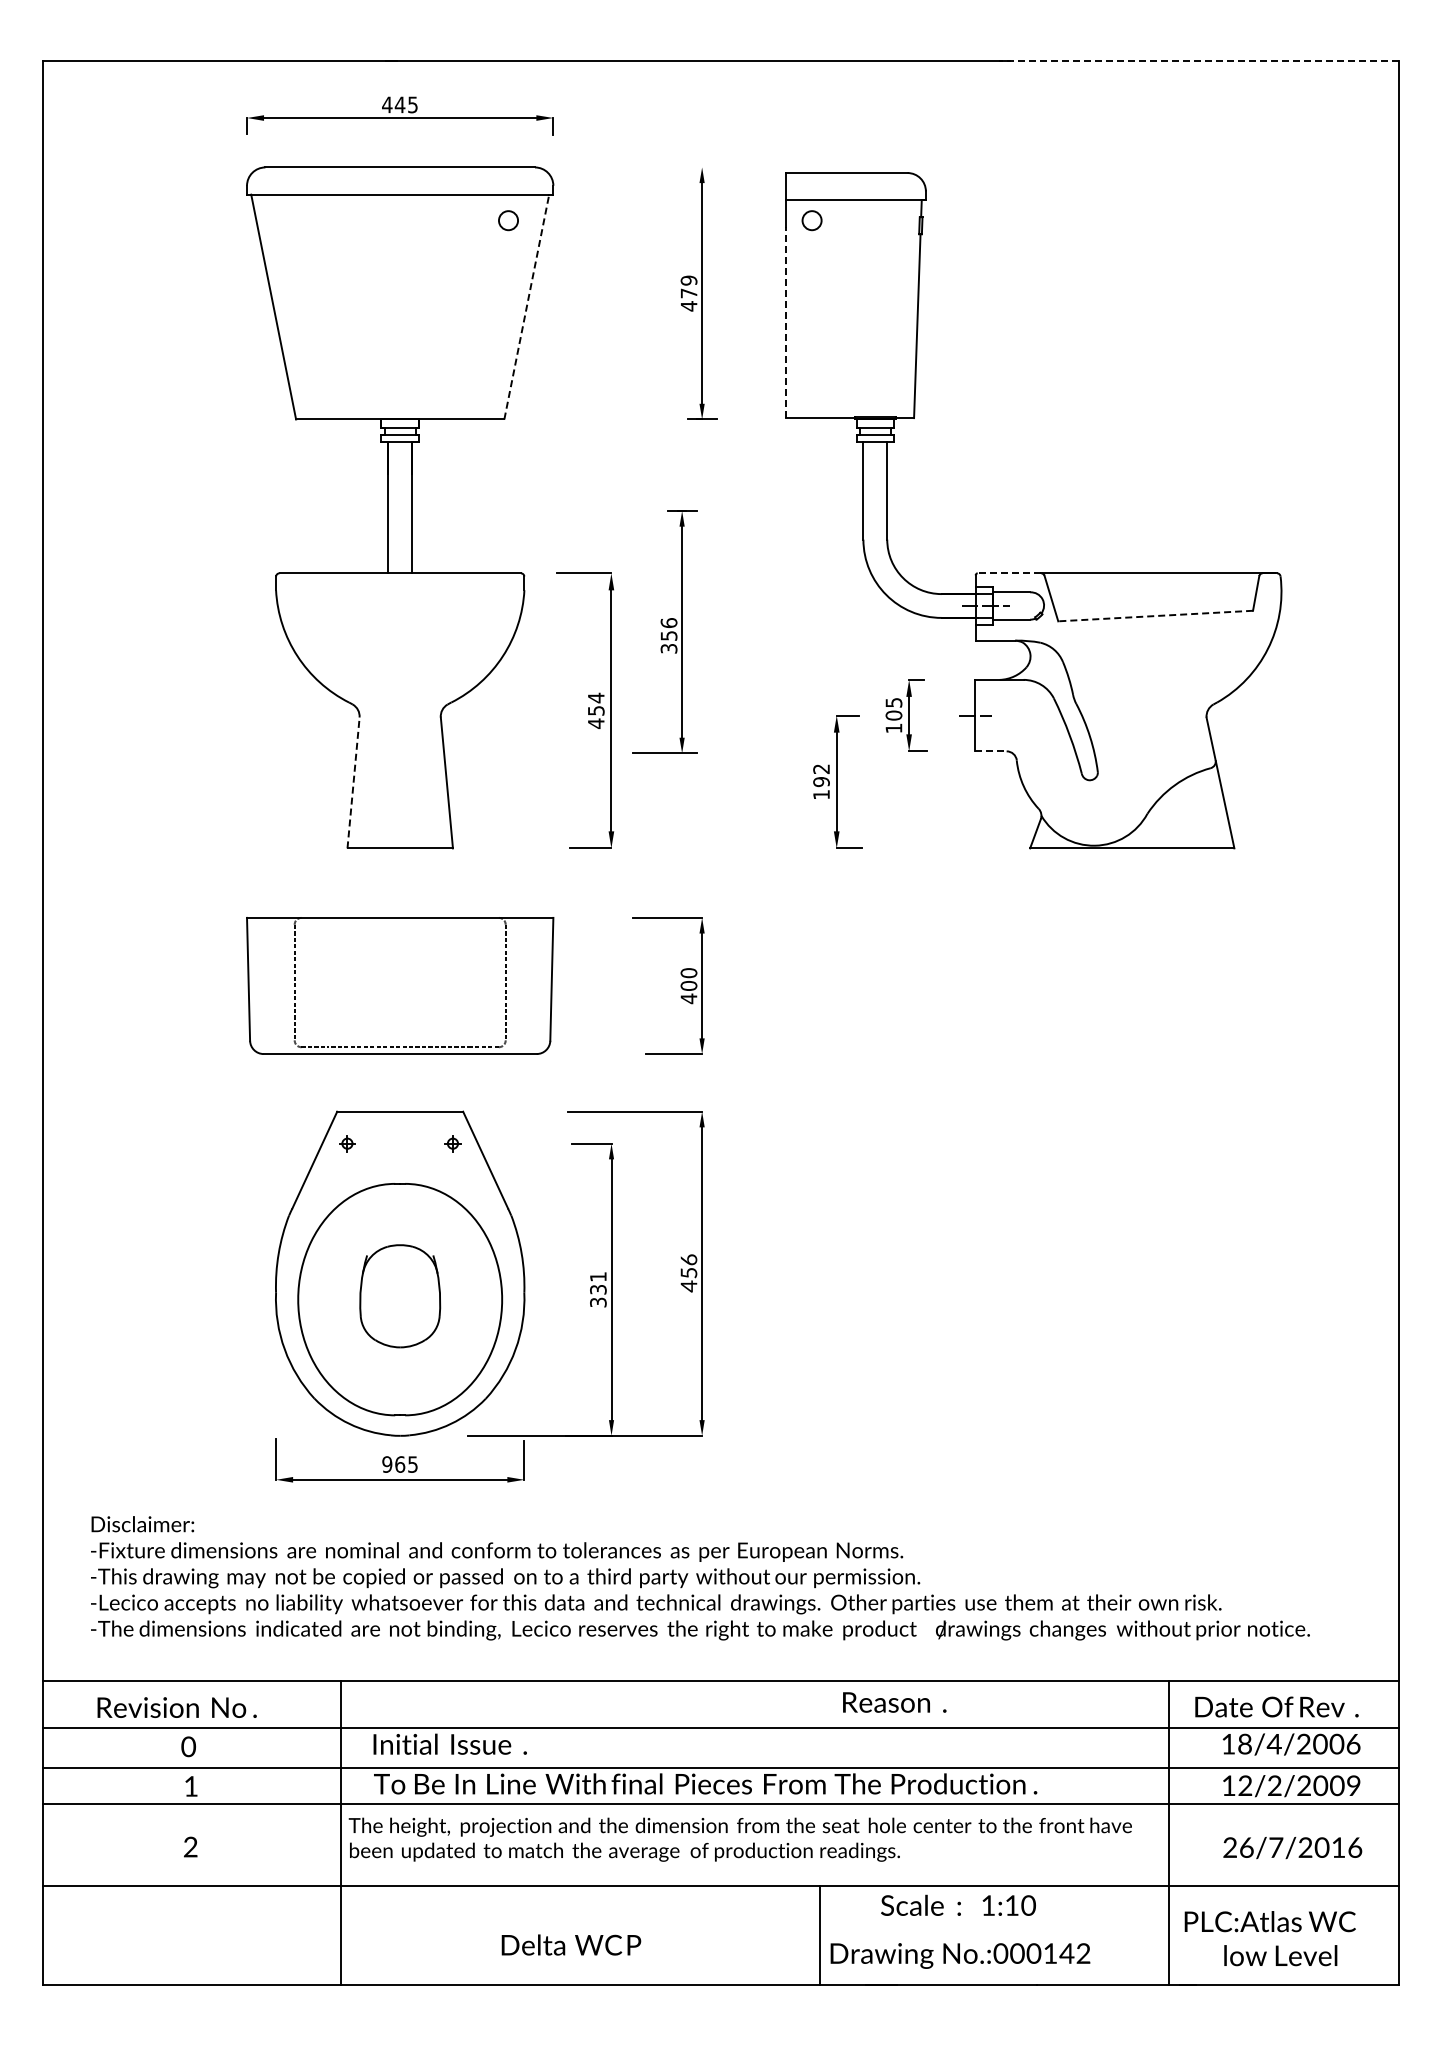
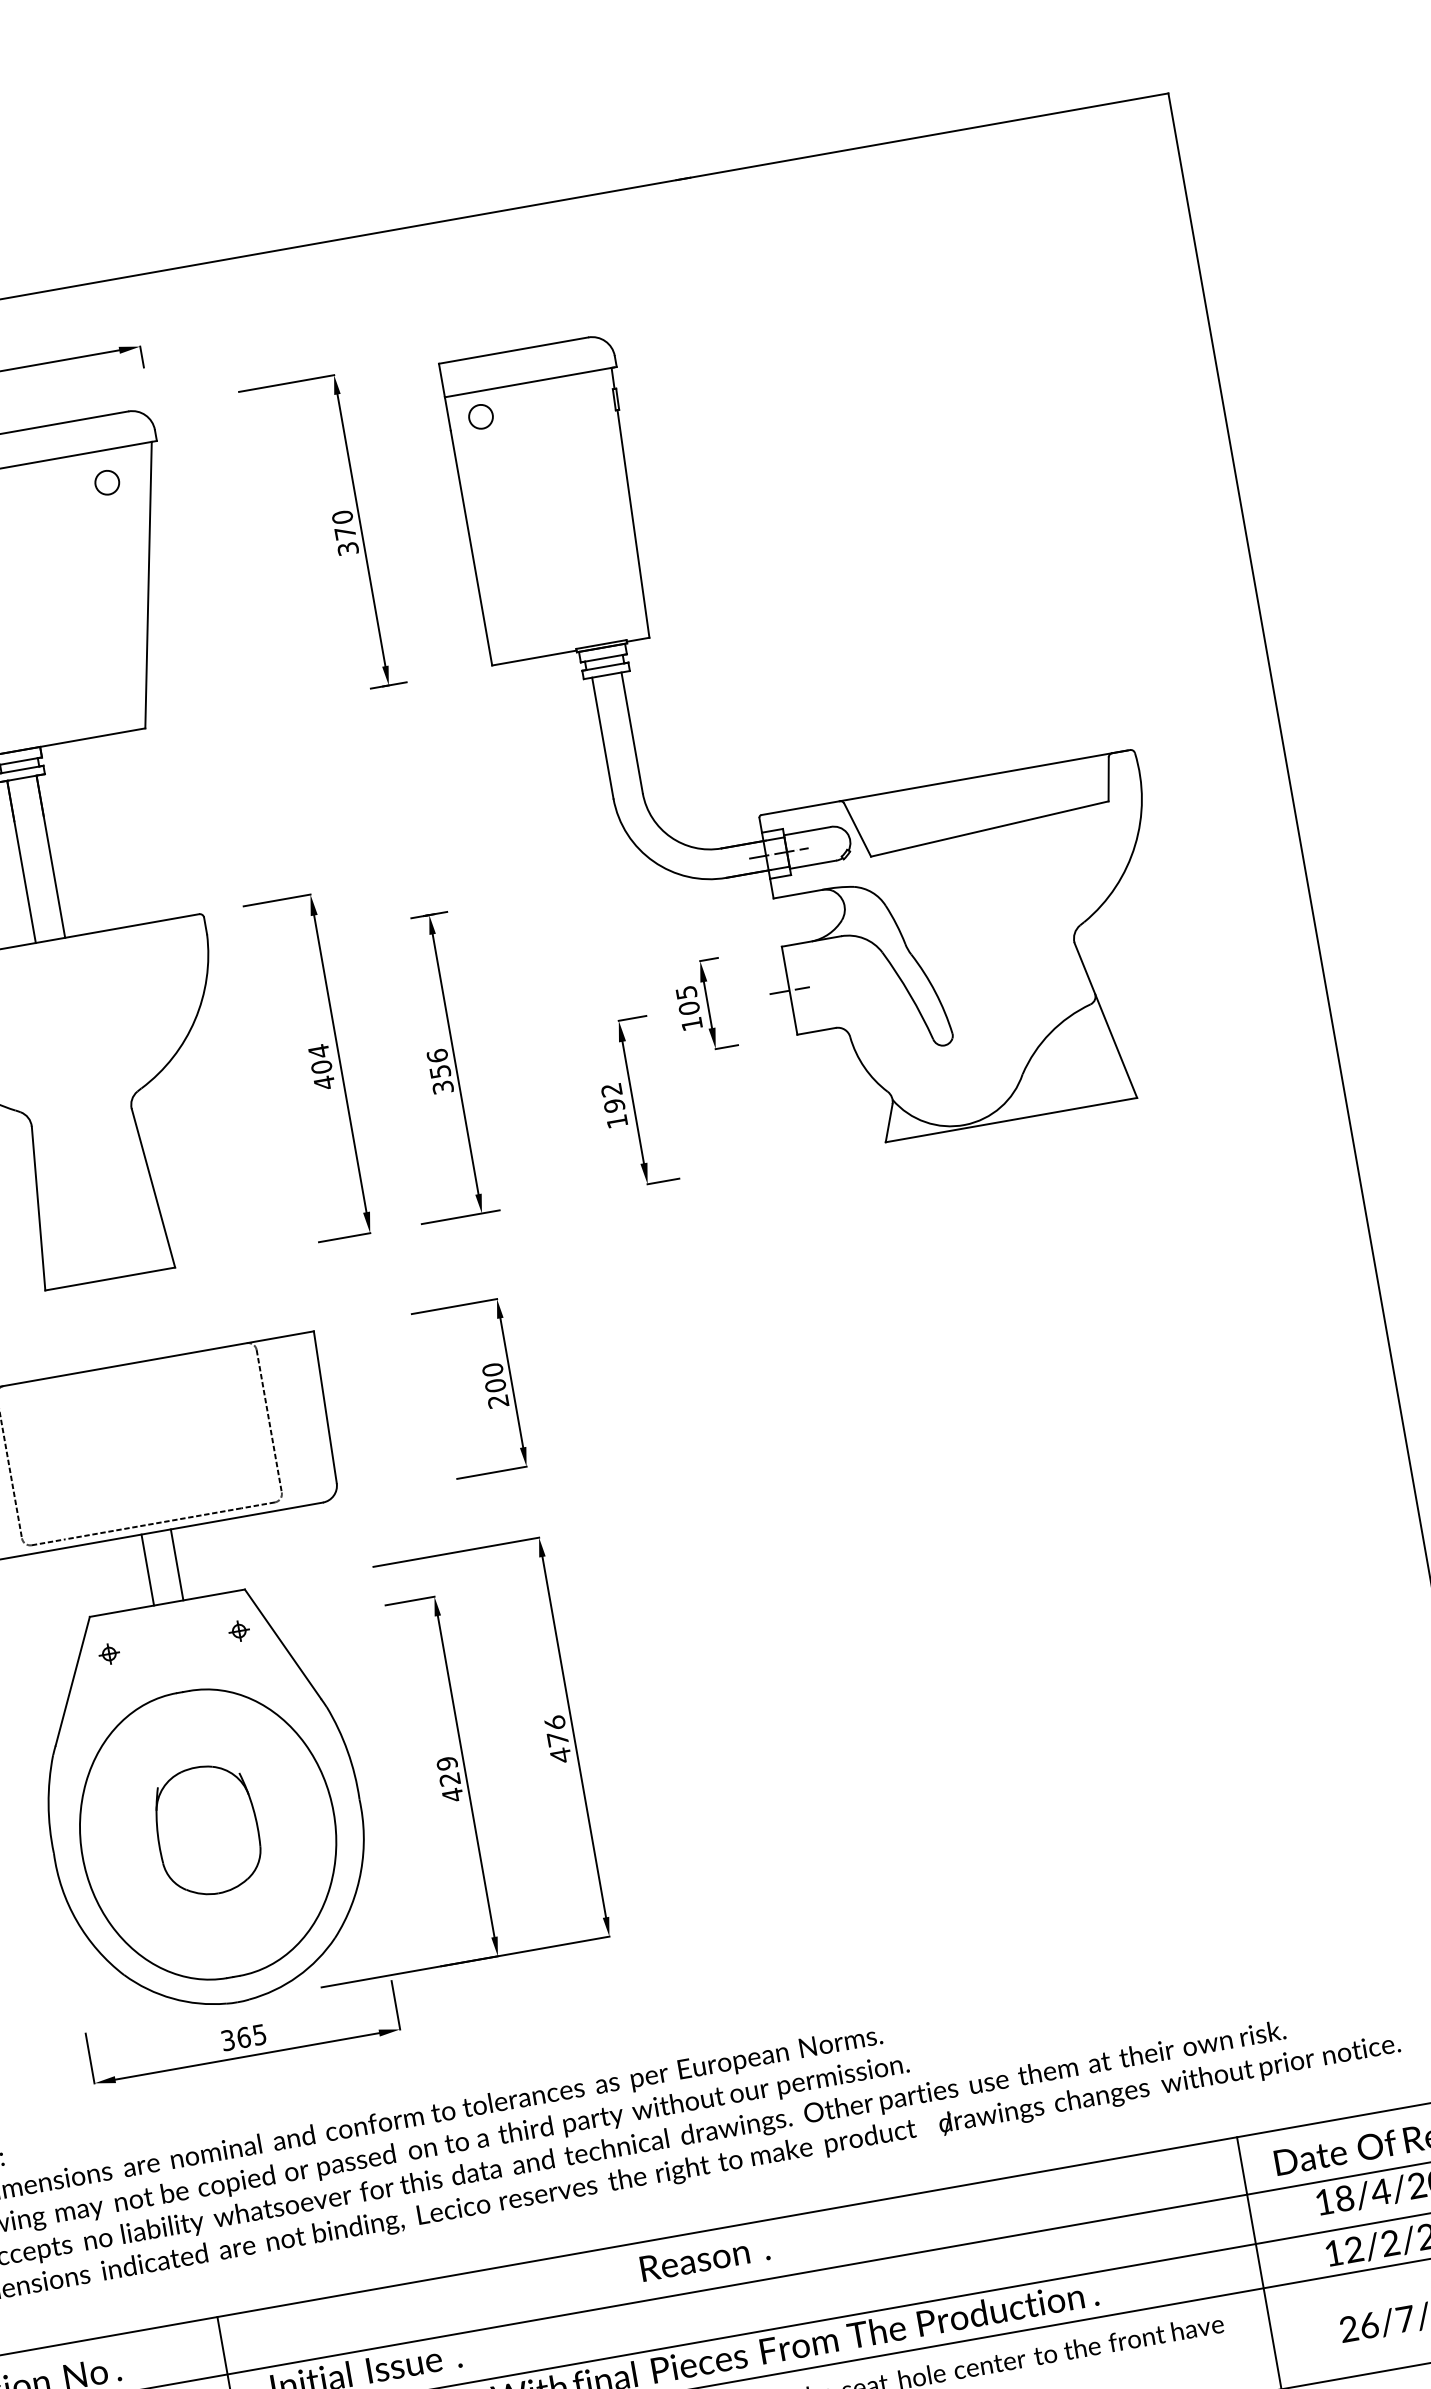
line: (1198, 61) -> (922, 137), dashed -> solid
line: (663, 167) -> (286, 383), added
text: (688, 293) -> (344, 533), 479 -> 370
line: (526, 307) -> (148, 585), dashed -> solid
line: (786, 322) -> (471, 547), dashed -> solid
line: (1009, 573) -> (800, 808), dashed -> solid
line: (1155, 616) -> (989, 829), dashed -> solid
part: (664, 631) -> (433, 1067), moved
text: (595, 710) -> (320, 1066), 454 -> 404
line: (991, 751) -> (817, 1031), dashed -> solid
line: (353, 782) -> (38, 1208), dashed -> solid
text: (688, 998) -> (497, 1401), 400 -> 200
line: (389, 1082) -> (147, 1569), added
line: (413, 1082) -> (177, 1564), added
text: (688, 1272) -> (557, 1738), 456 -> 476
text: (598, 1289) -> (450, 1779), 331 -> 429
text: (387, 1464) -> (228, 2040), 965 -> 365
text: (894, 1702) -> (704, 2258), moved

